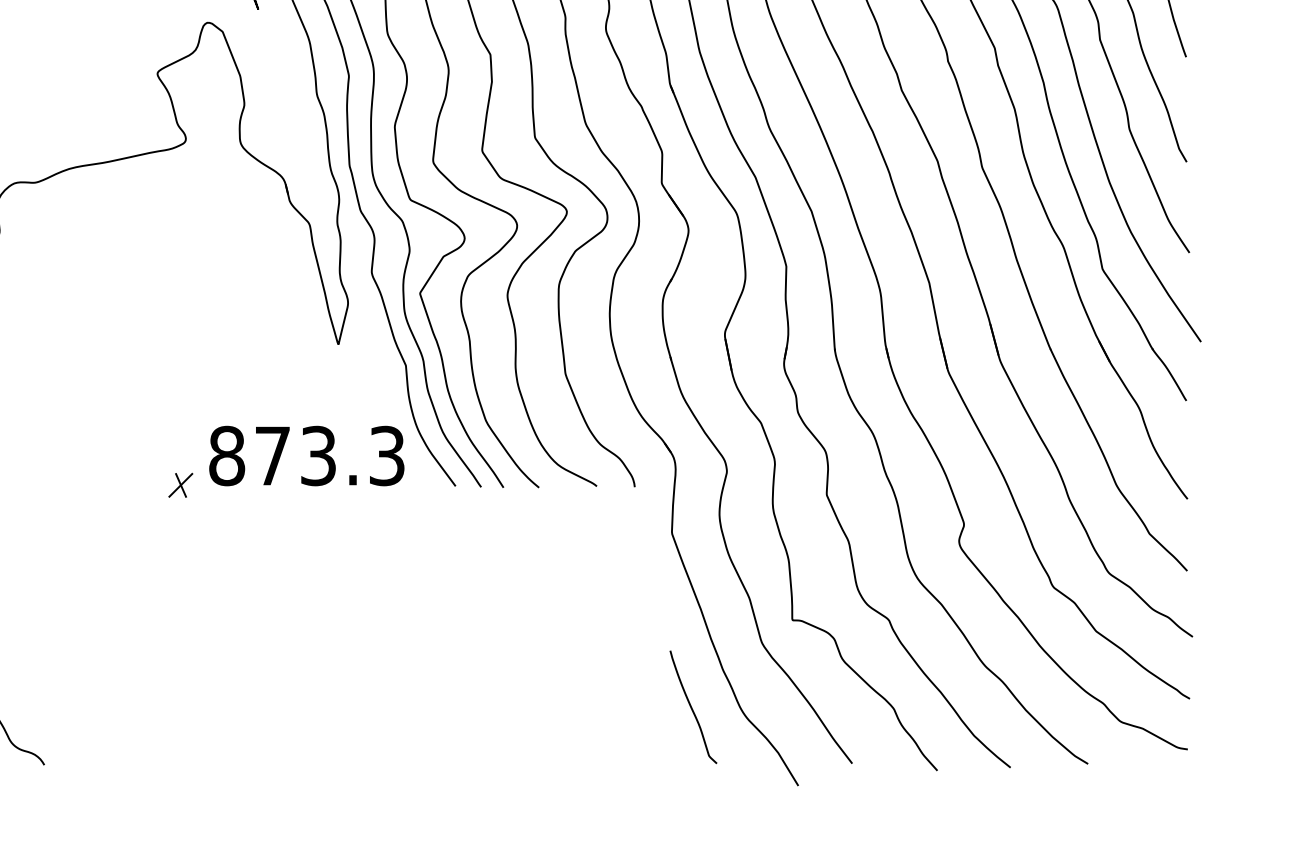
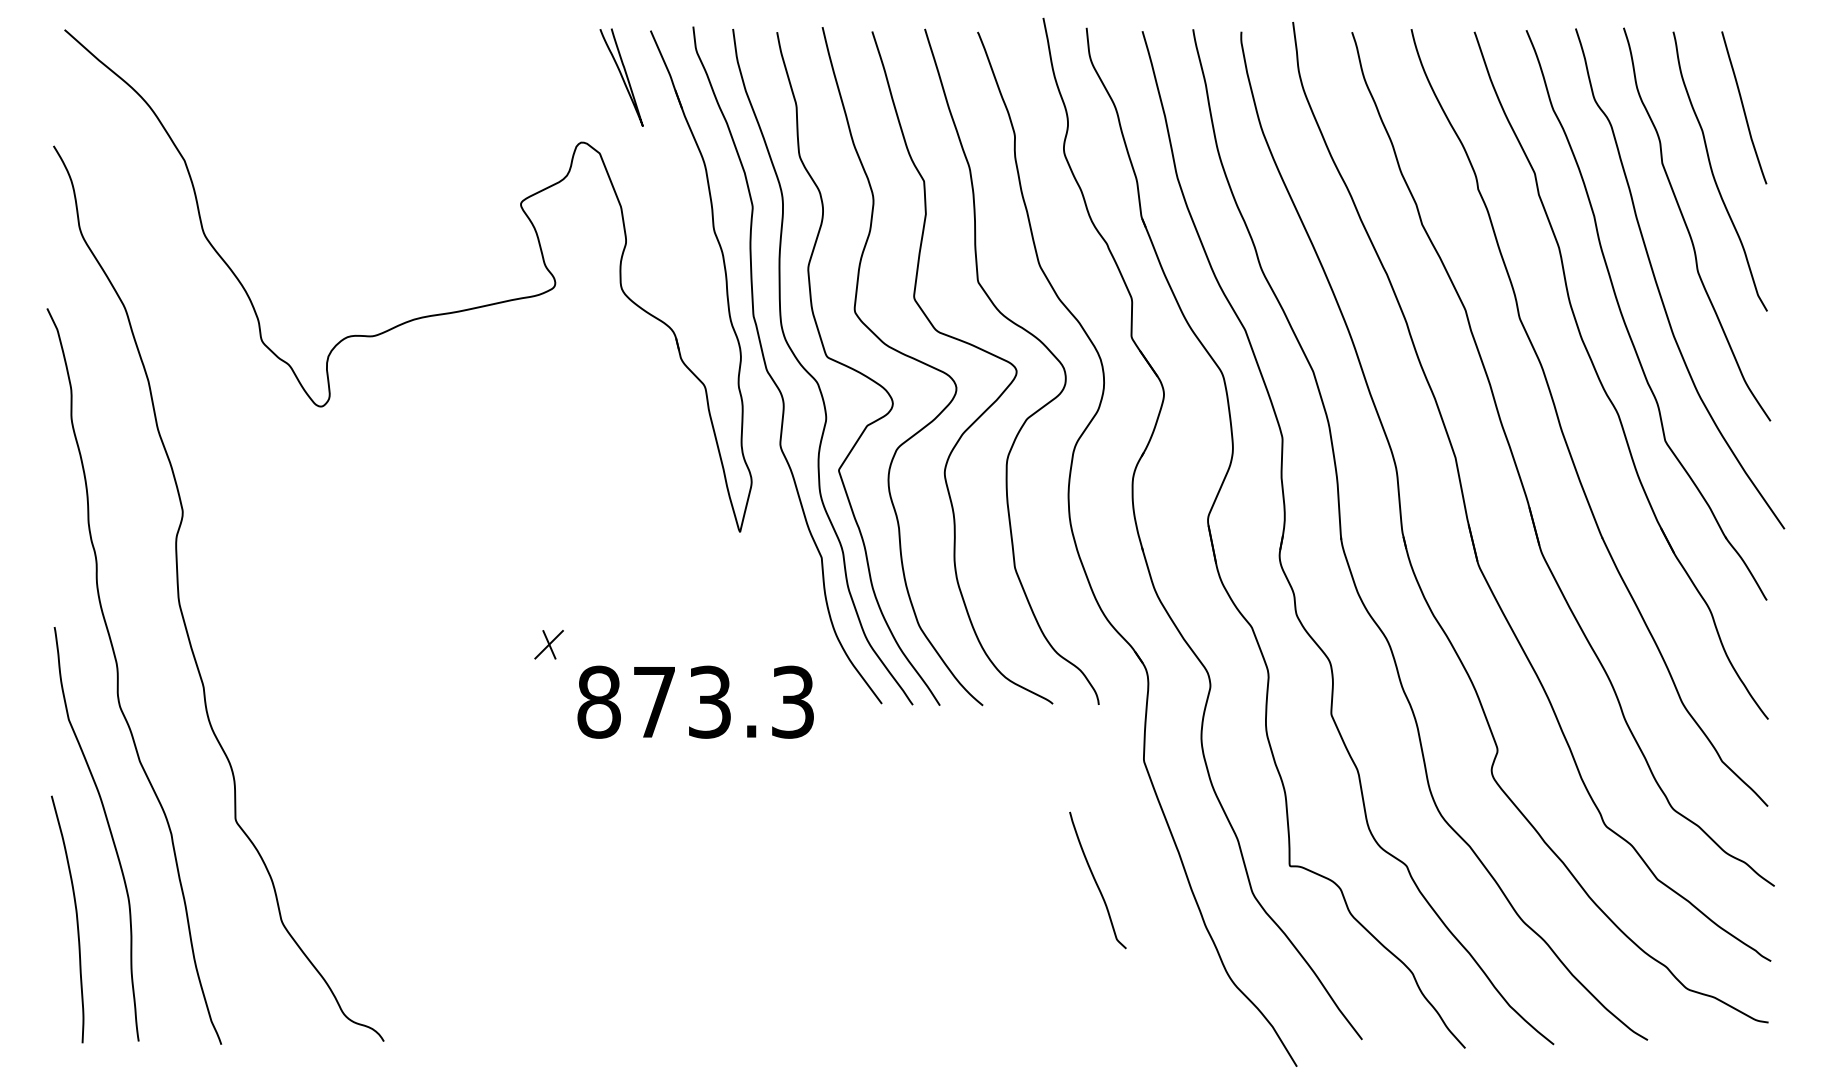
text: (306, 455) -> (695, 701), moved
part: (180, 485) -> (548, 644), moved
curve: (692, 707) -> (1096, 880), moved

